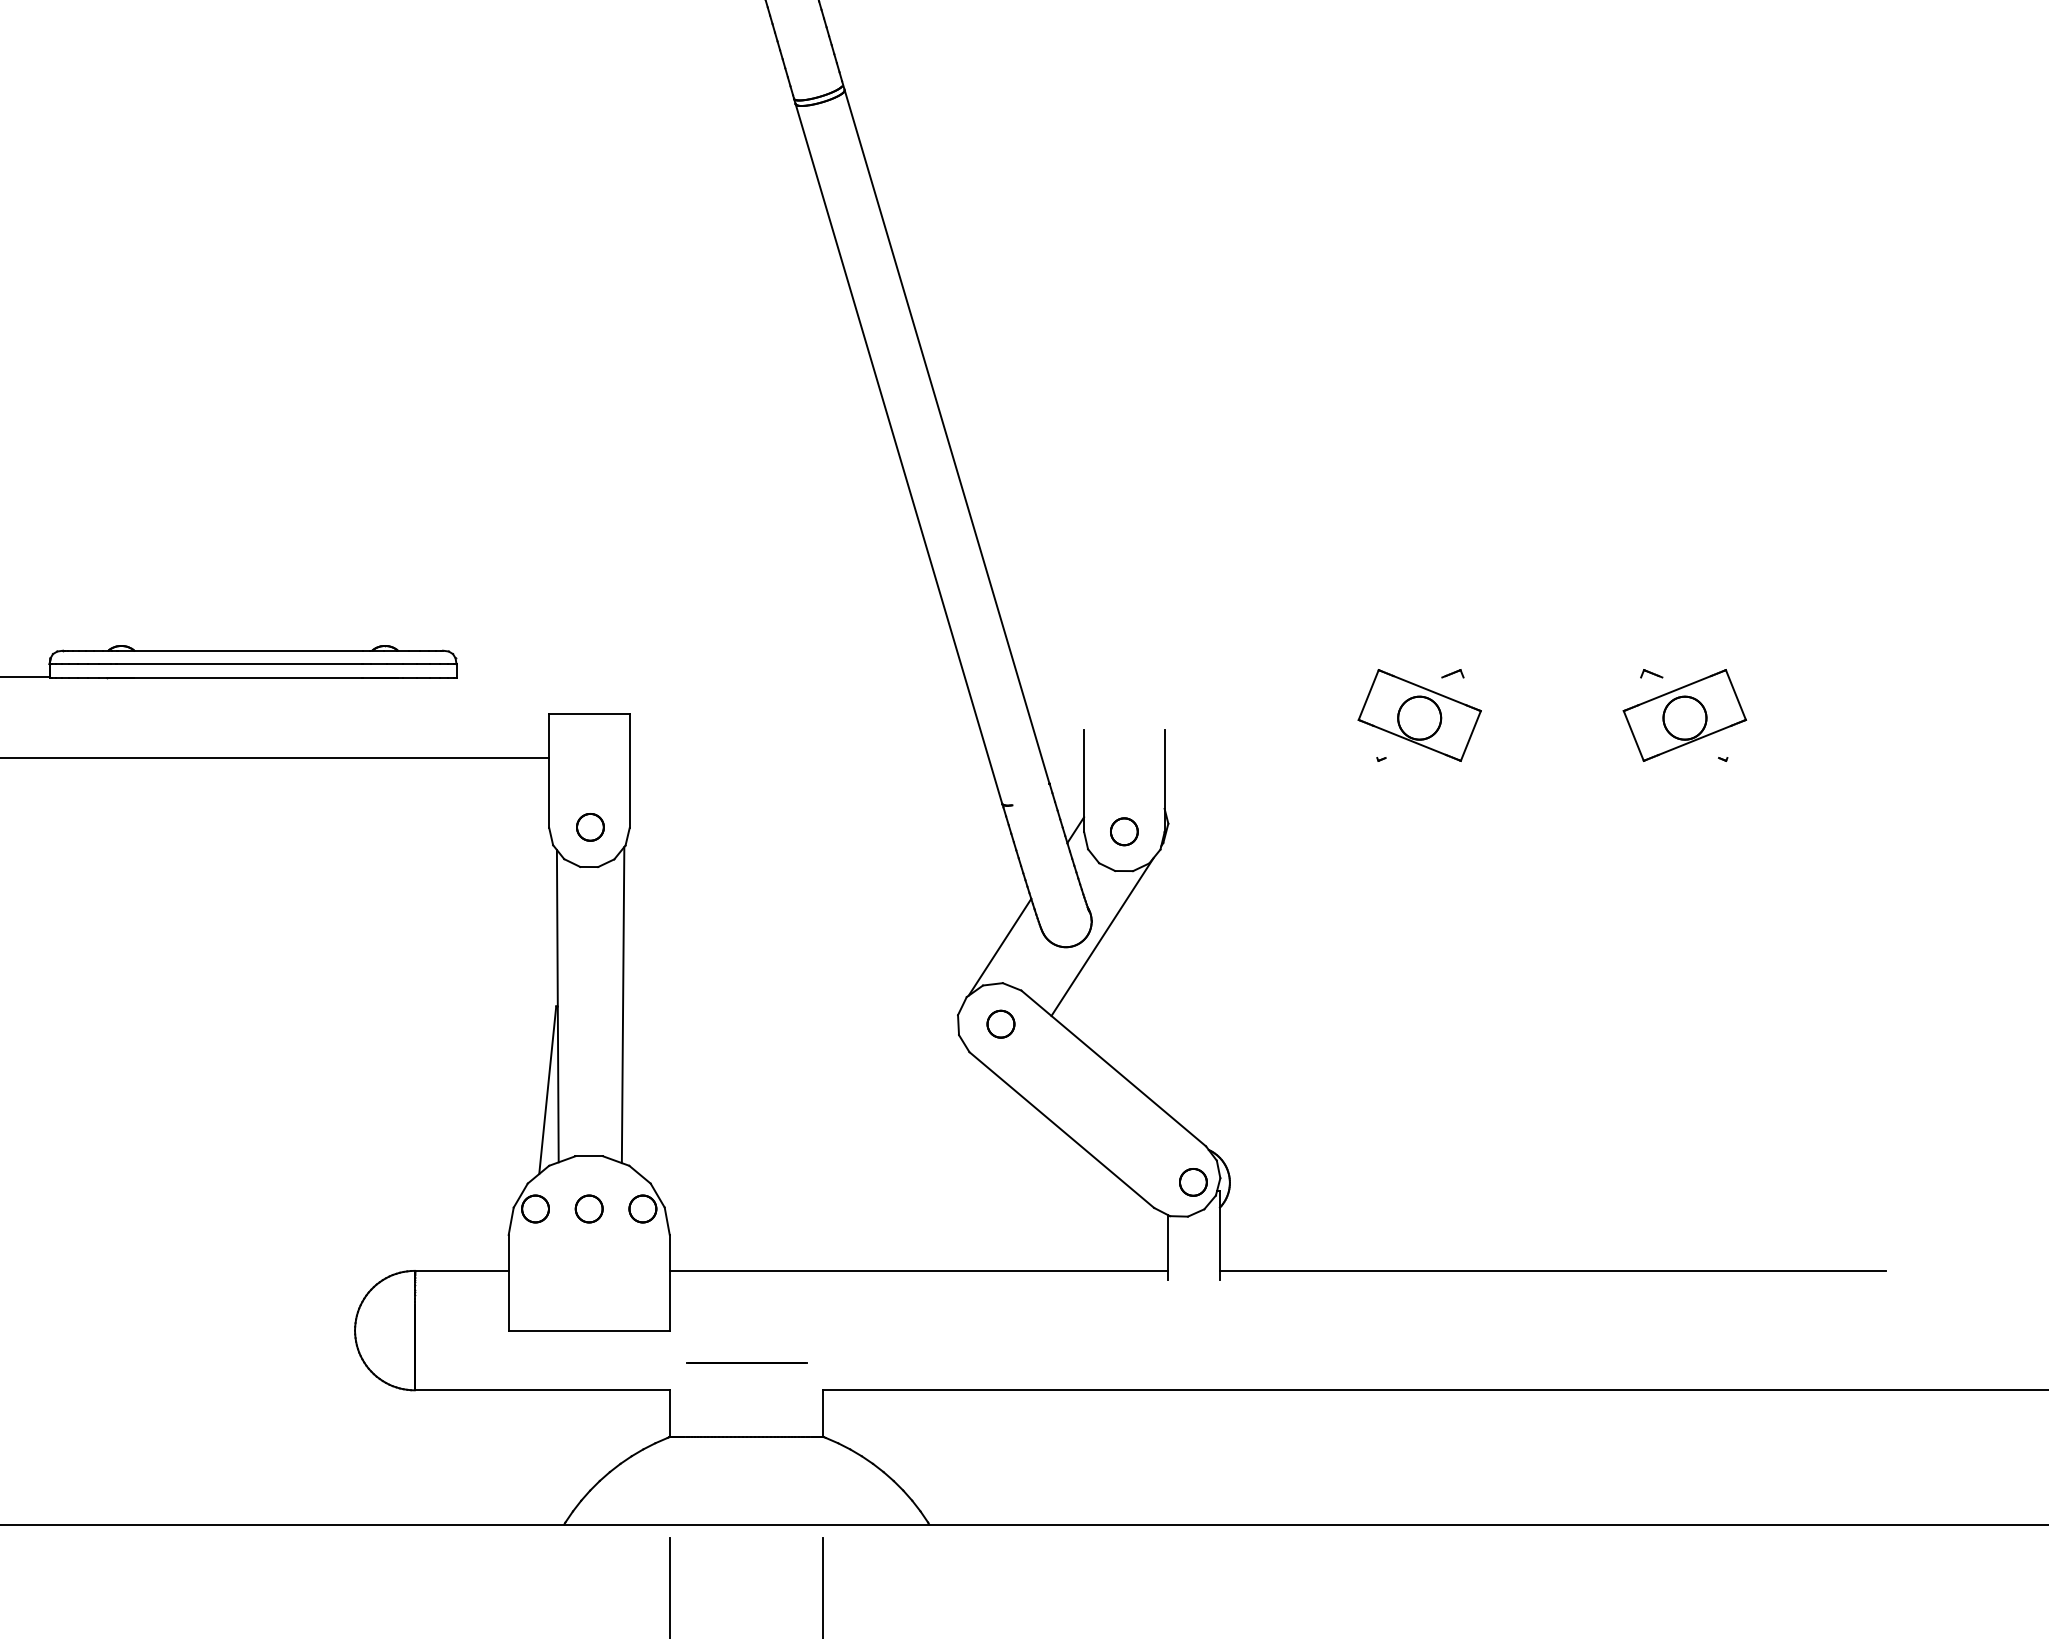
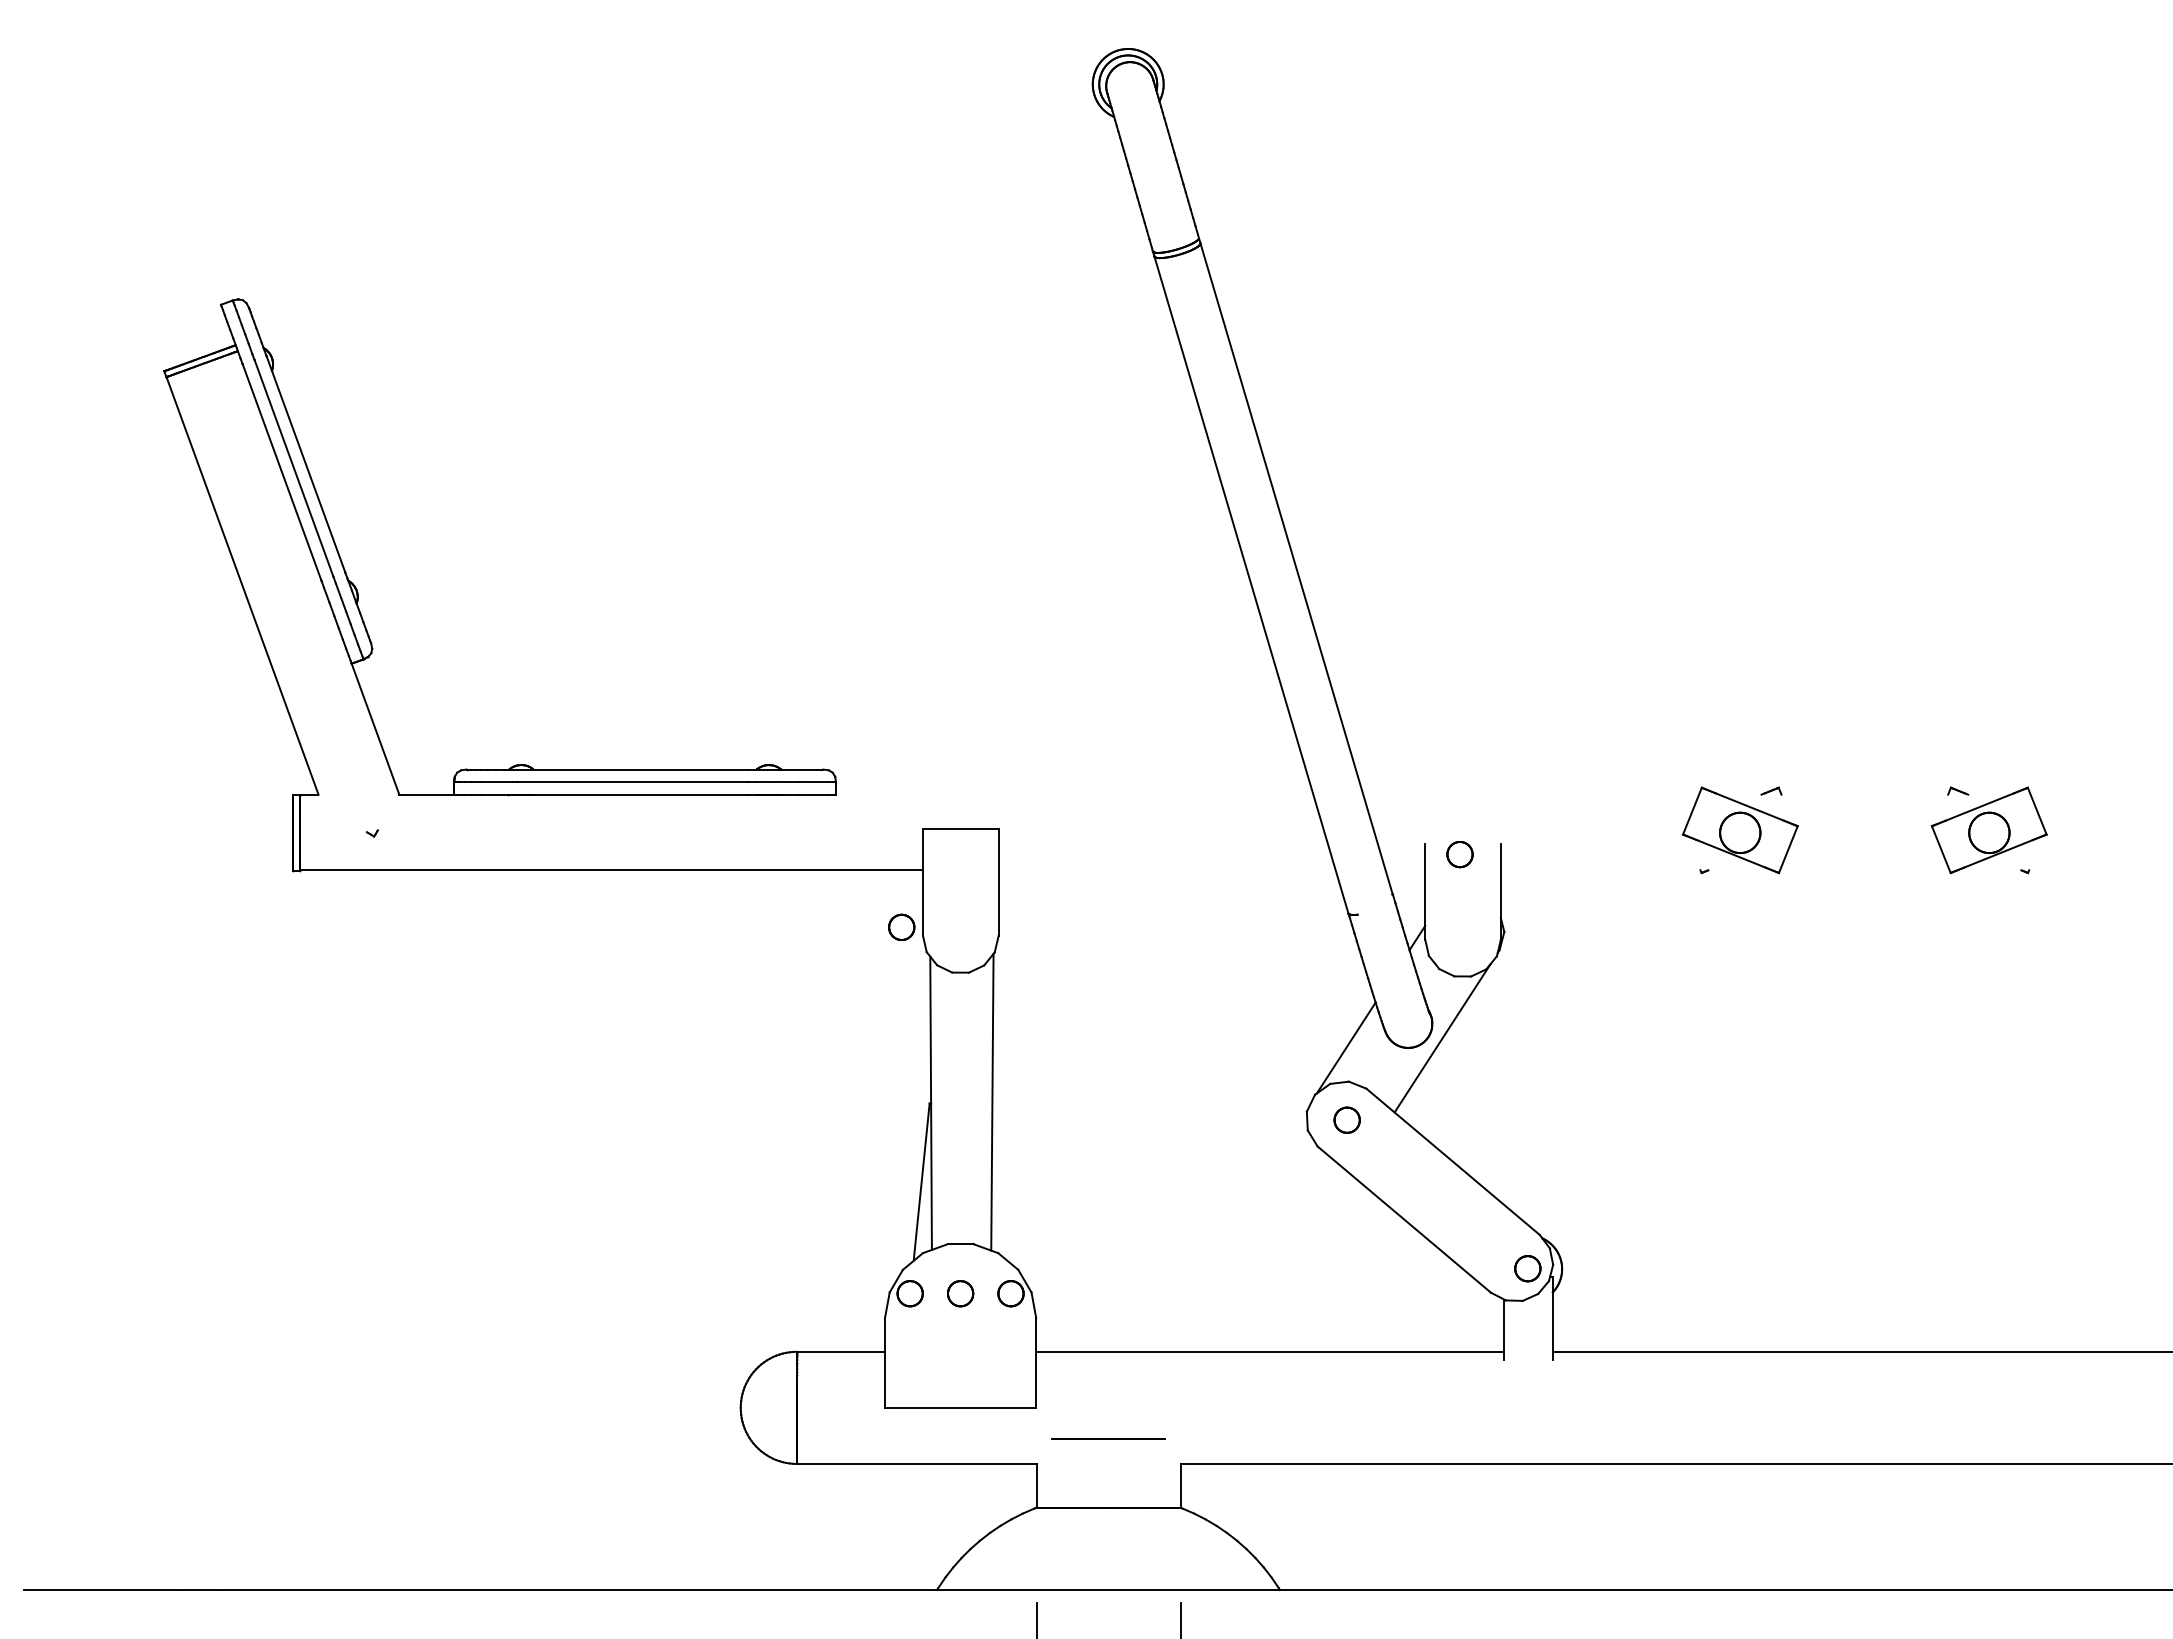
part: (590, 826) -> (901, 926), moved
part: (1123, 831) -> (1459, 854), moved

